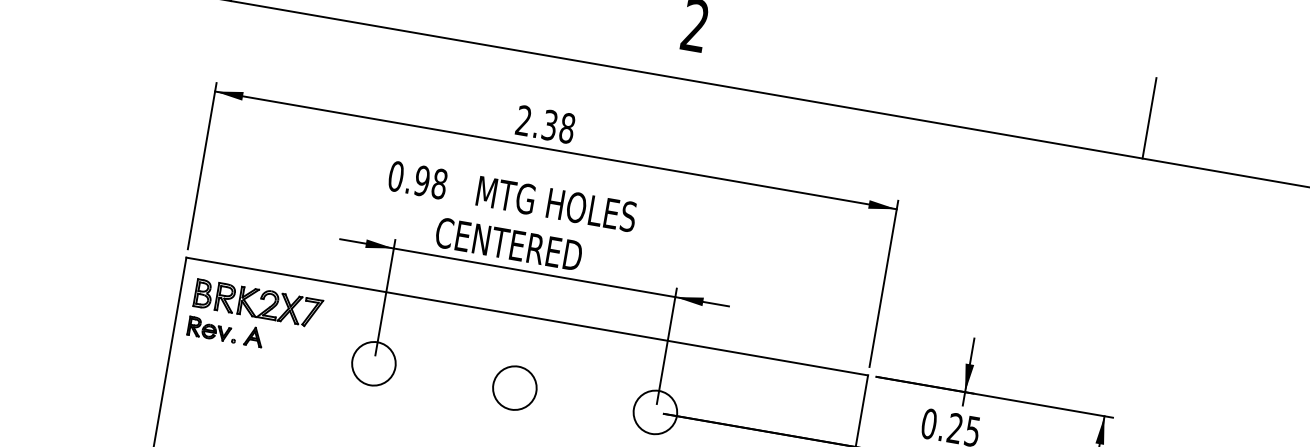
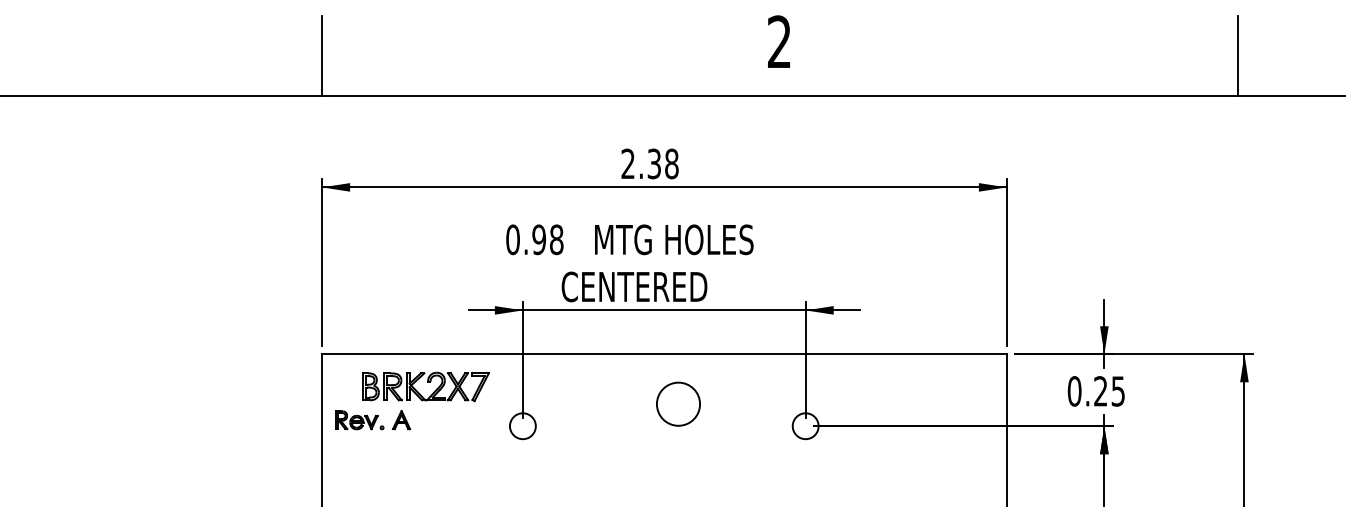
part: (257, 303) -> (425, 386), moved
circle: (373, 363) -> (522, 425), size x0.6
circle: (515, 387) -> (678, 403), moved
circle: (655, 411) -> (805, 425), size x0.6

